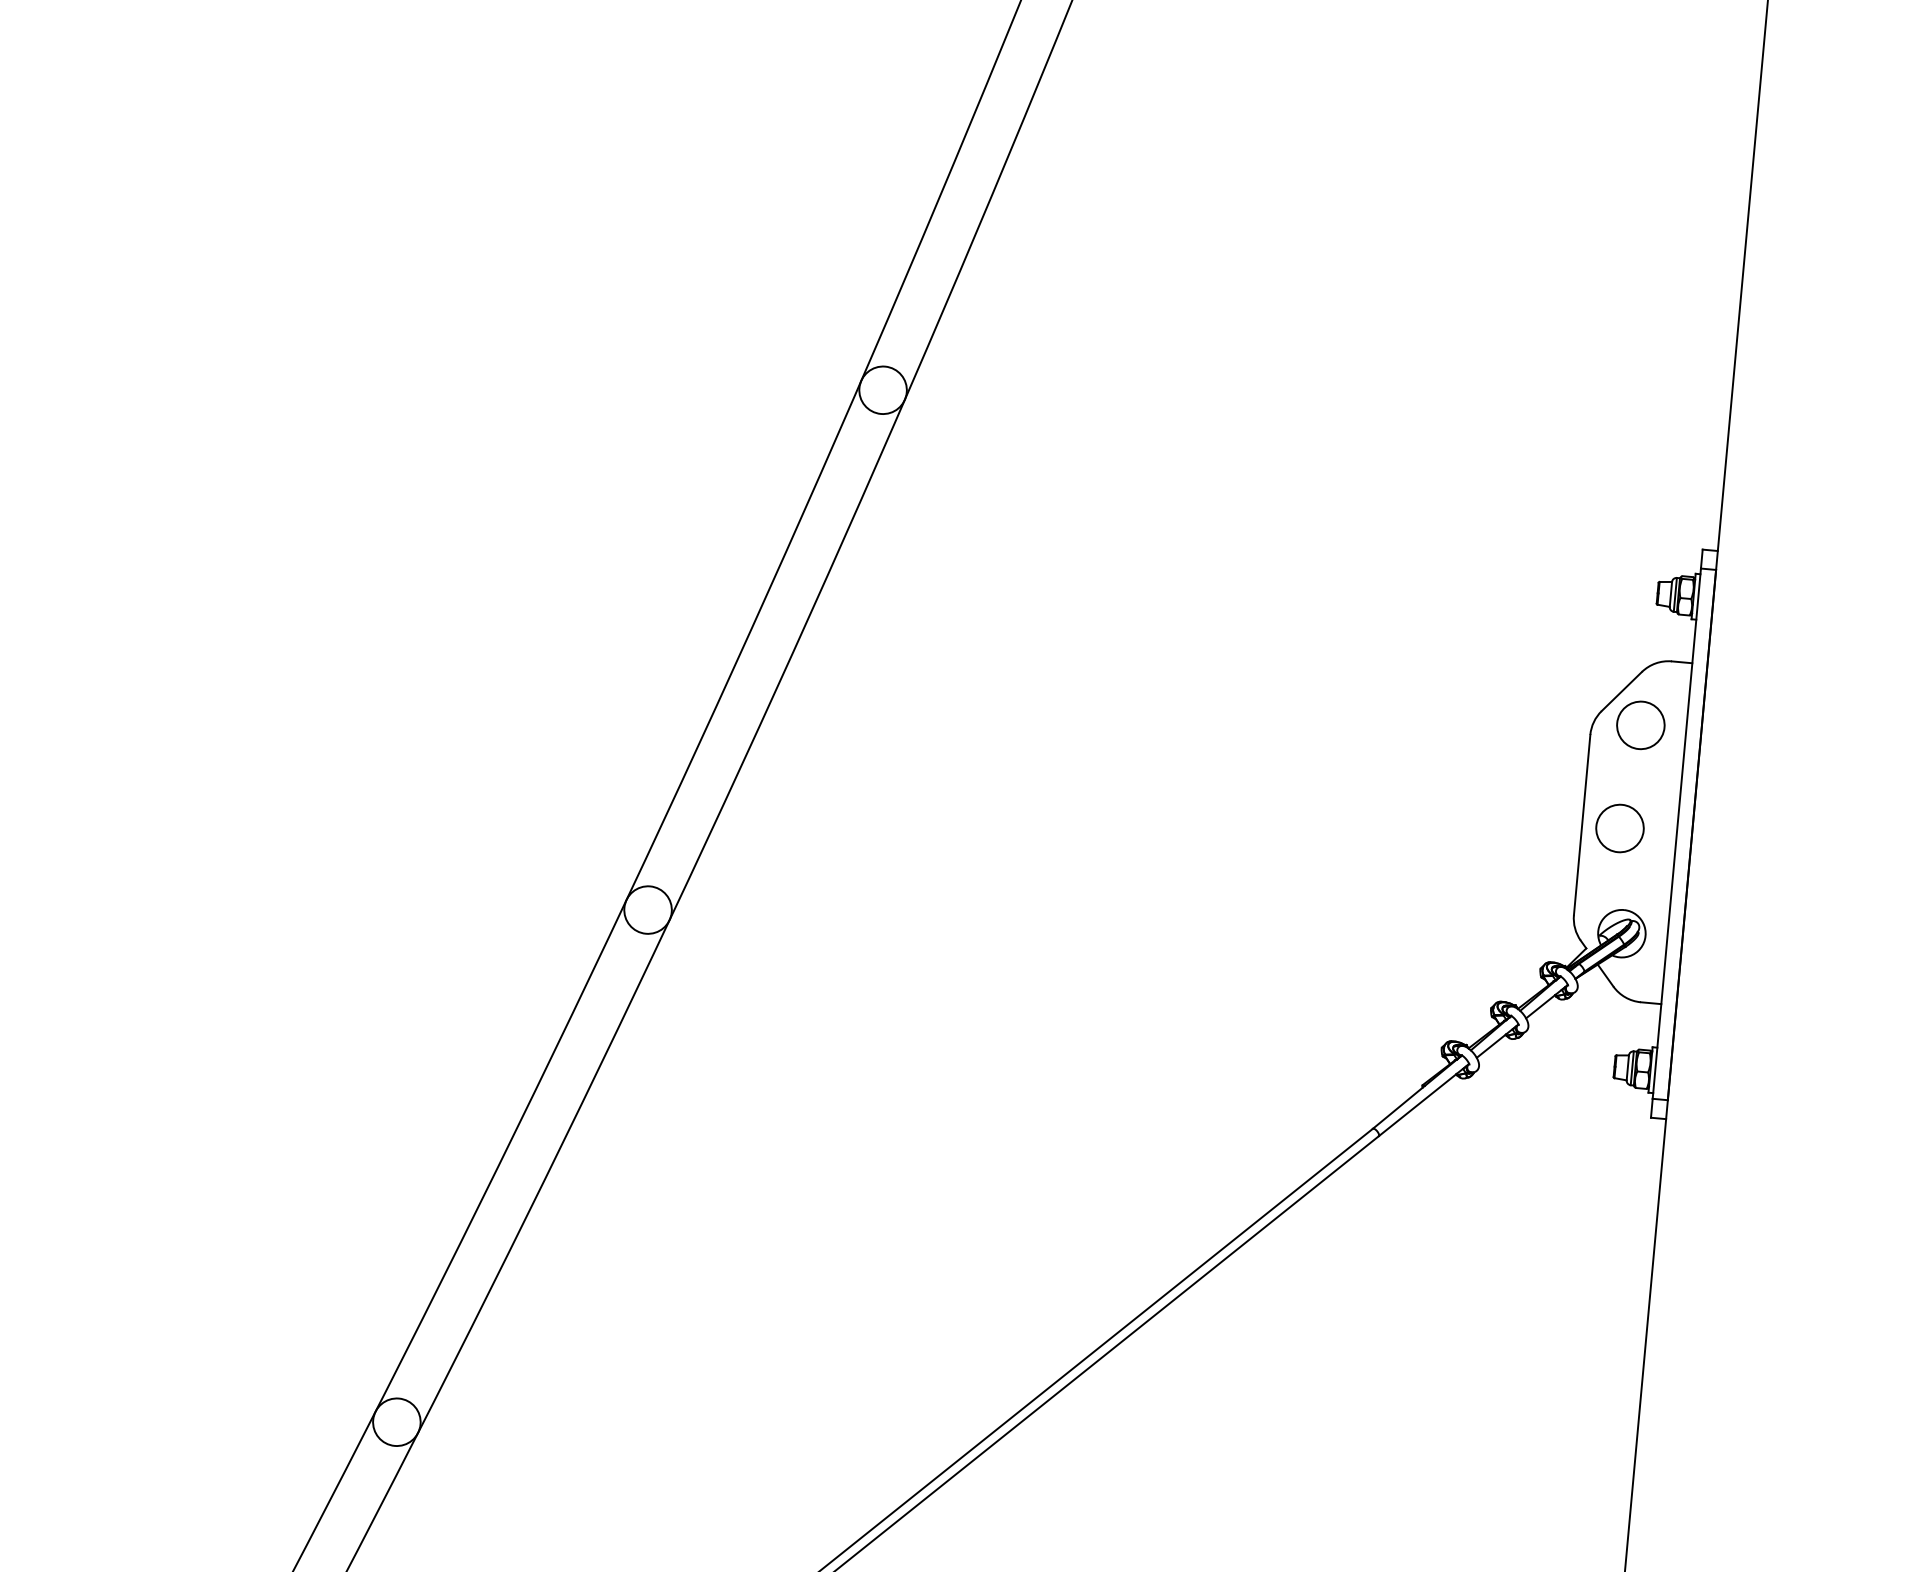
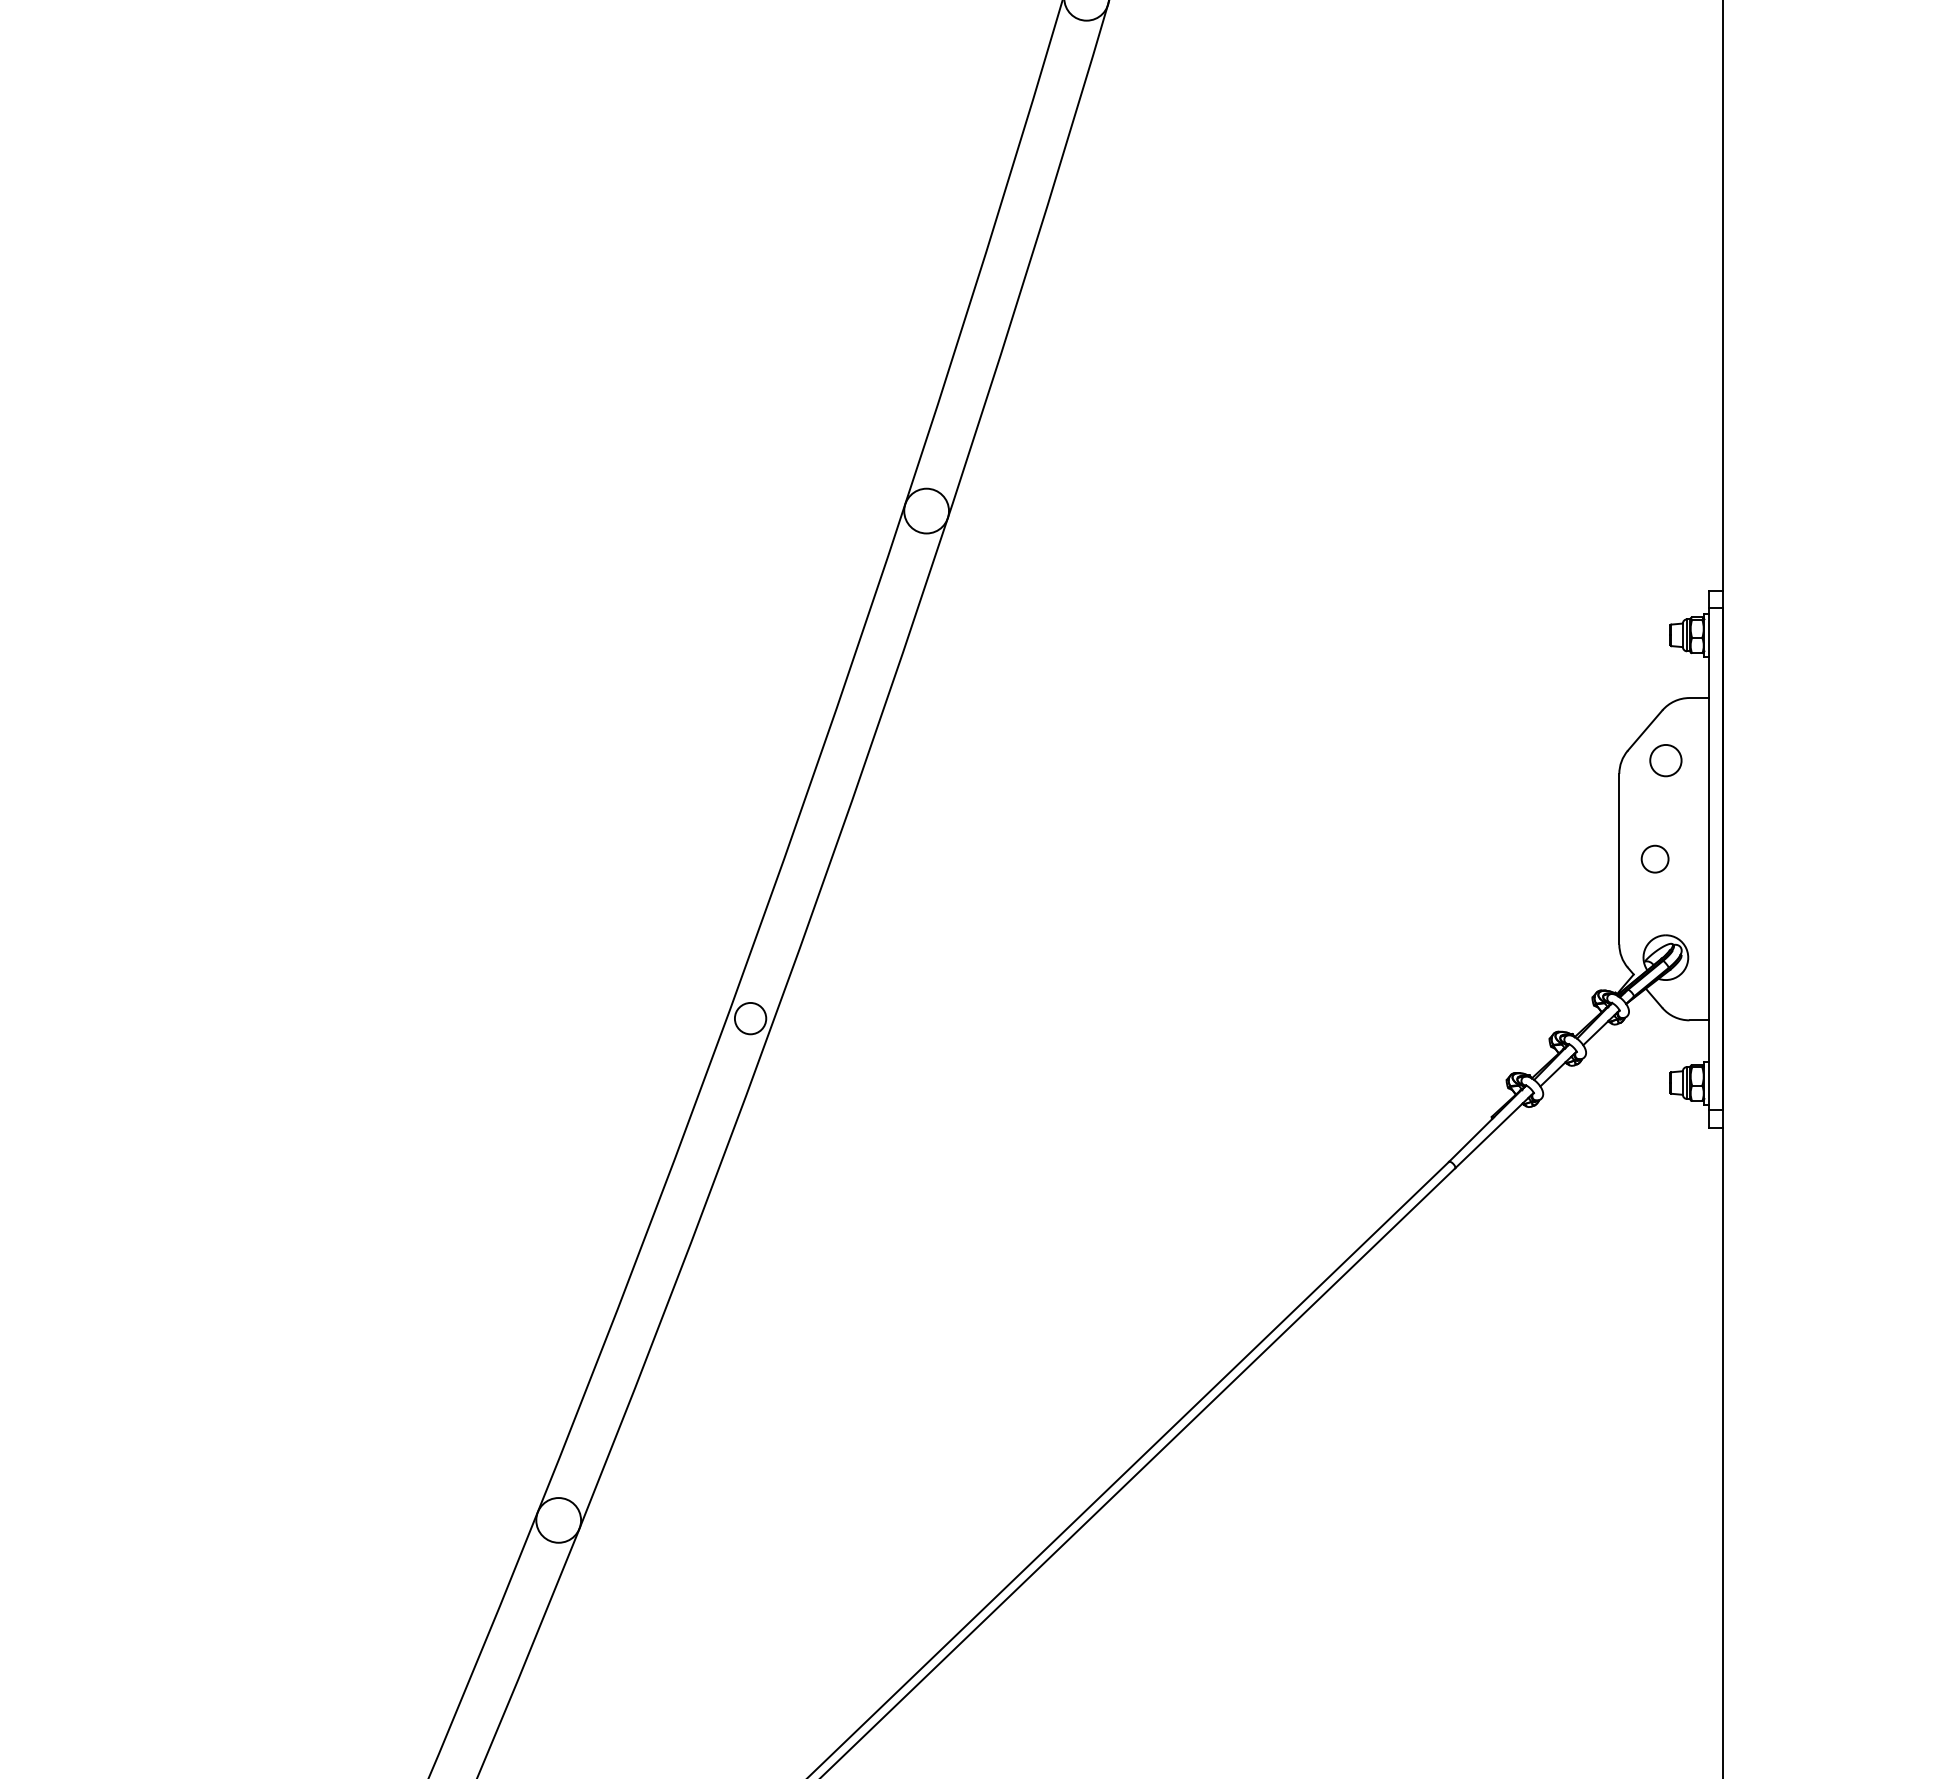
circle: (1640, 725) -> (1665, 760), size x0.7
circle: (1619, 827) -> (1654, 858), size x0.6
circle: (648, 909) -> (750, 1018), size x0.7

